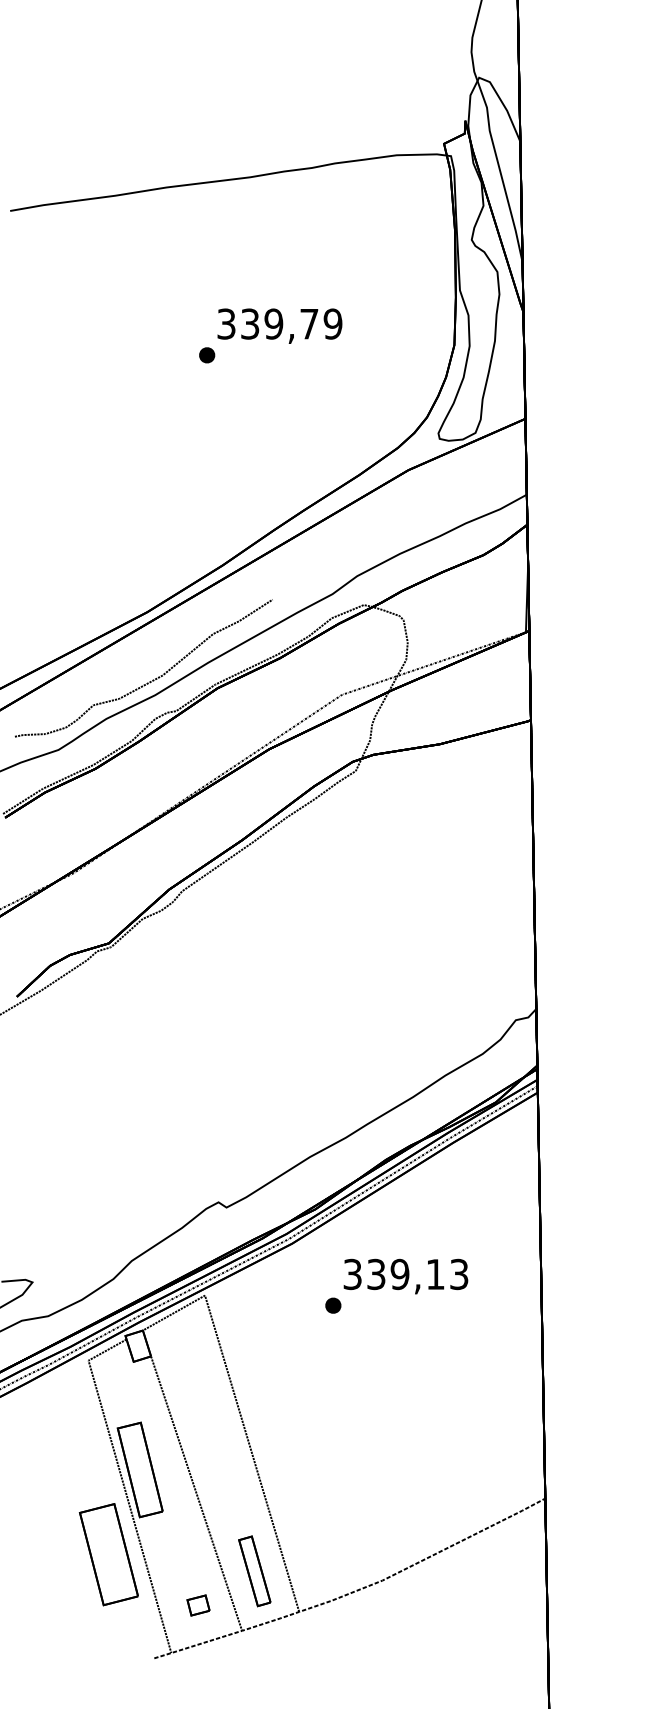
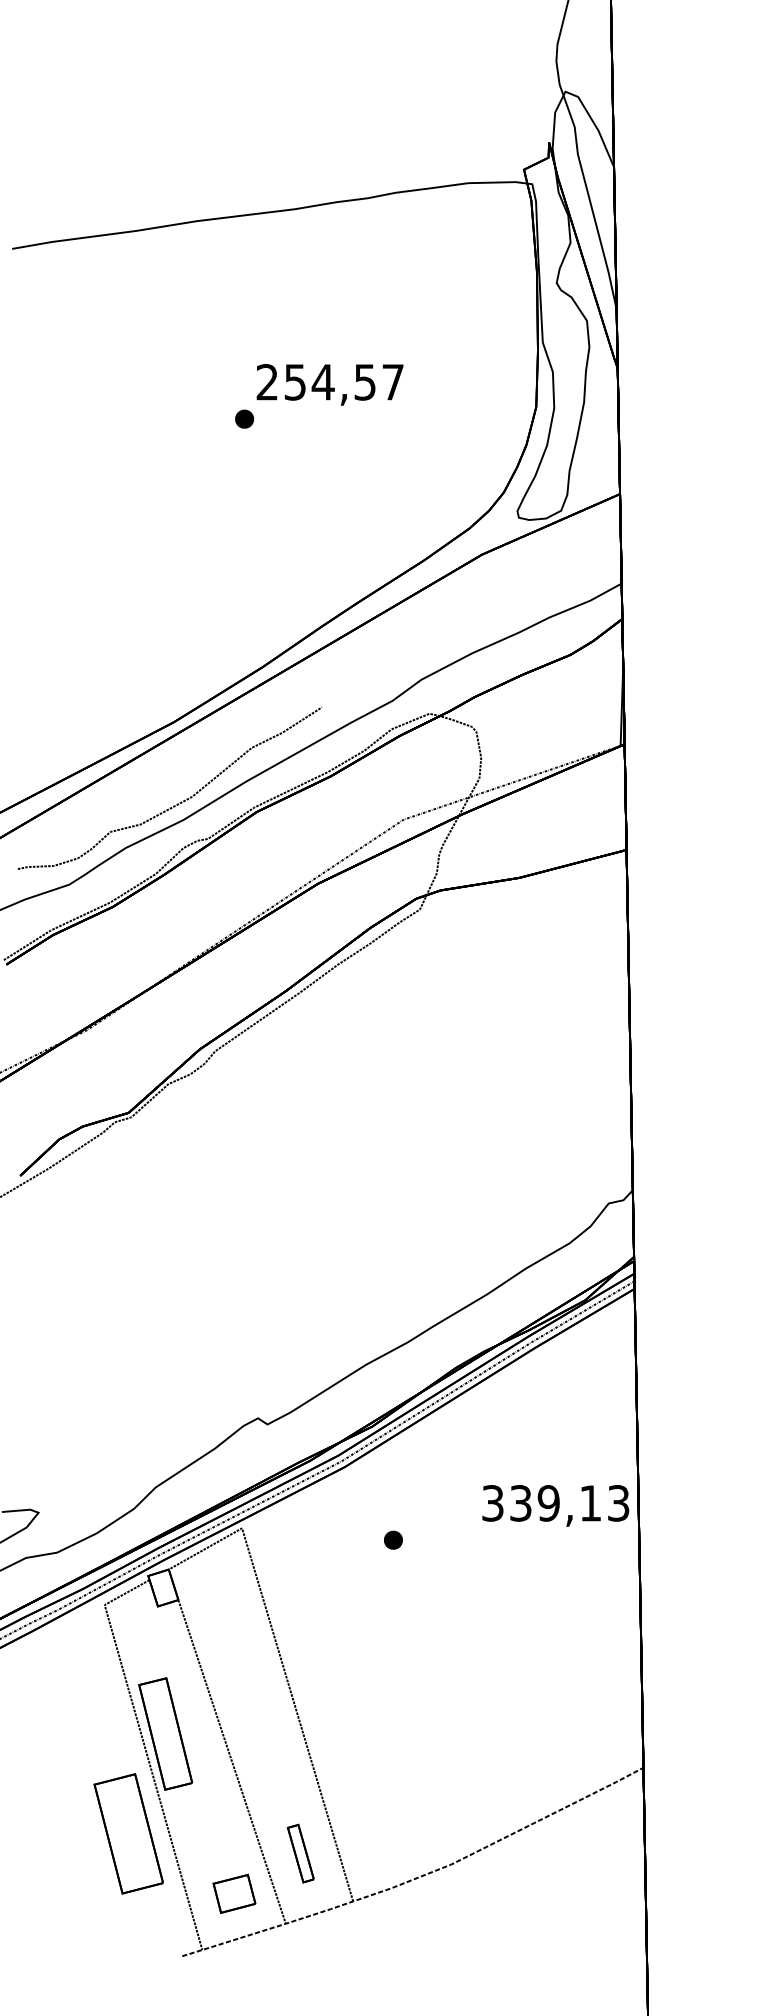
text: (279, 323) -> (329, 381), 339,79 -> 254,57
text: (405, 1276) -> (555, 1505), moved
part: (254, 1571) -> (300, 1853), size x0.7
part: (198, 1605) -> (234, 1893), size x1.6

